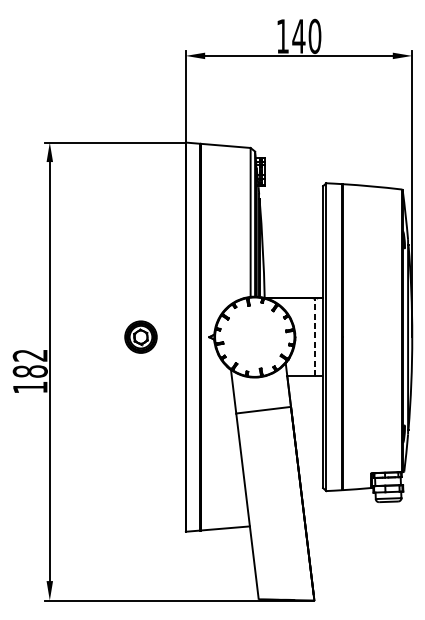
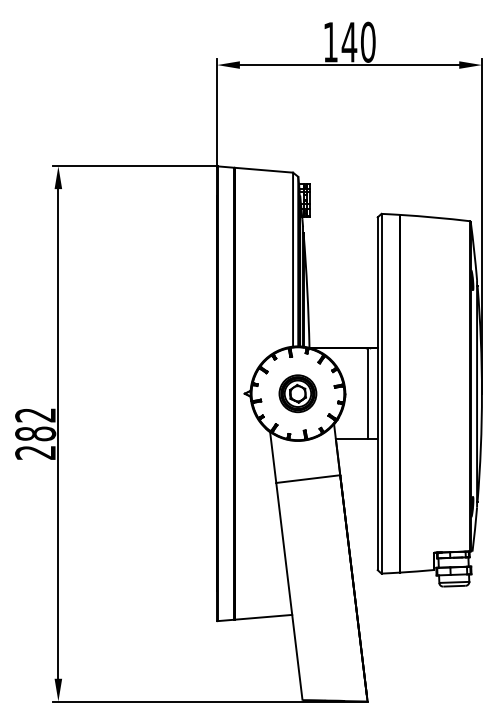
part: (140, 336) -> (297, 393), moved
line: (315, 336) -> (368, 393), dashed -> solid
text: (30, 387) -> (35, 452), 182 -> 282

